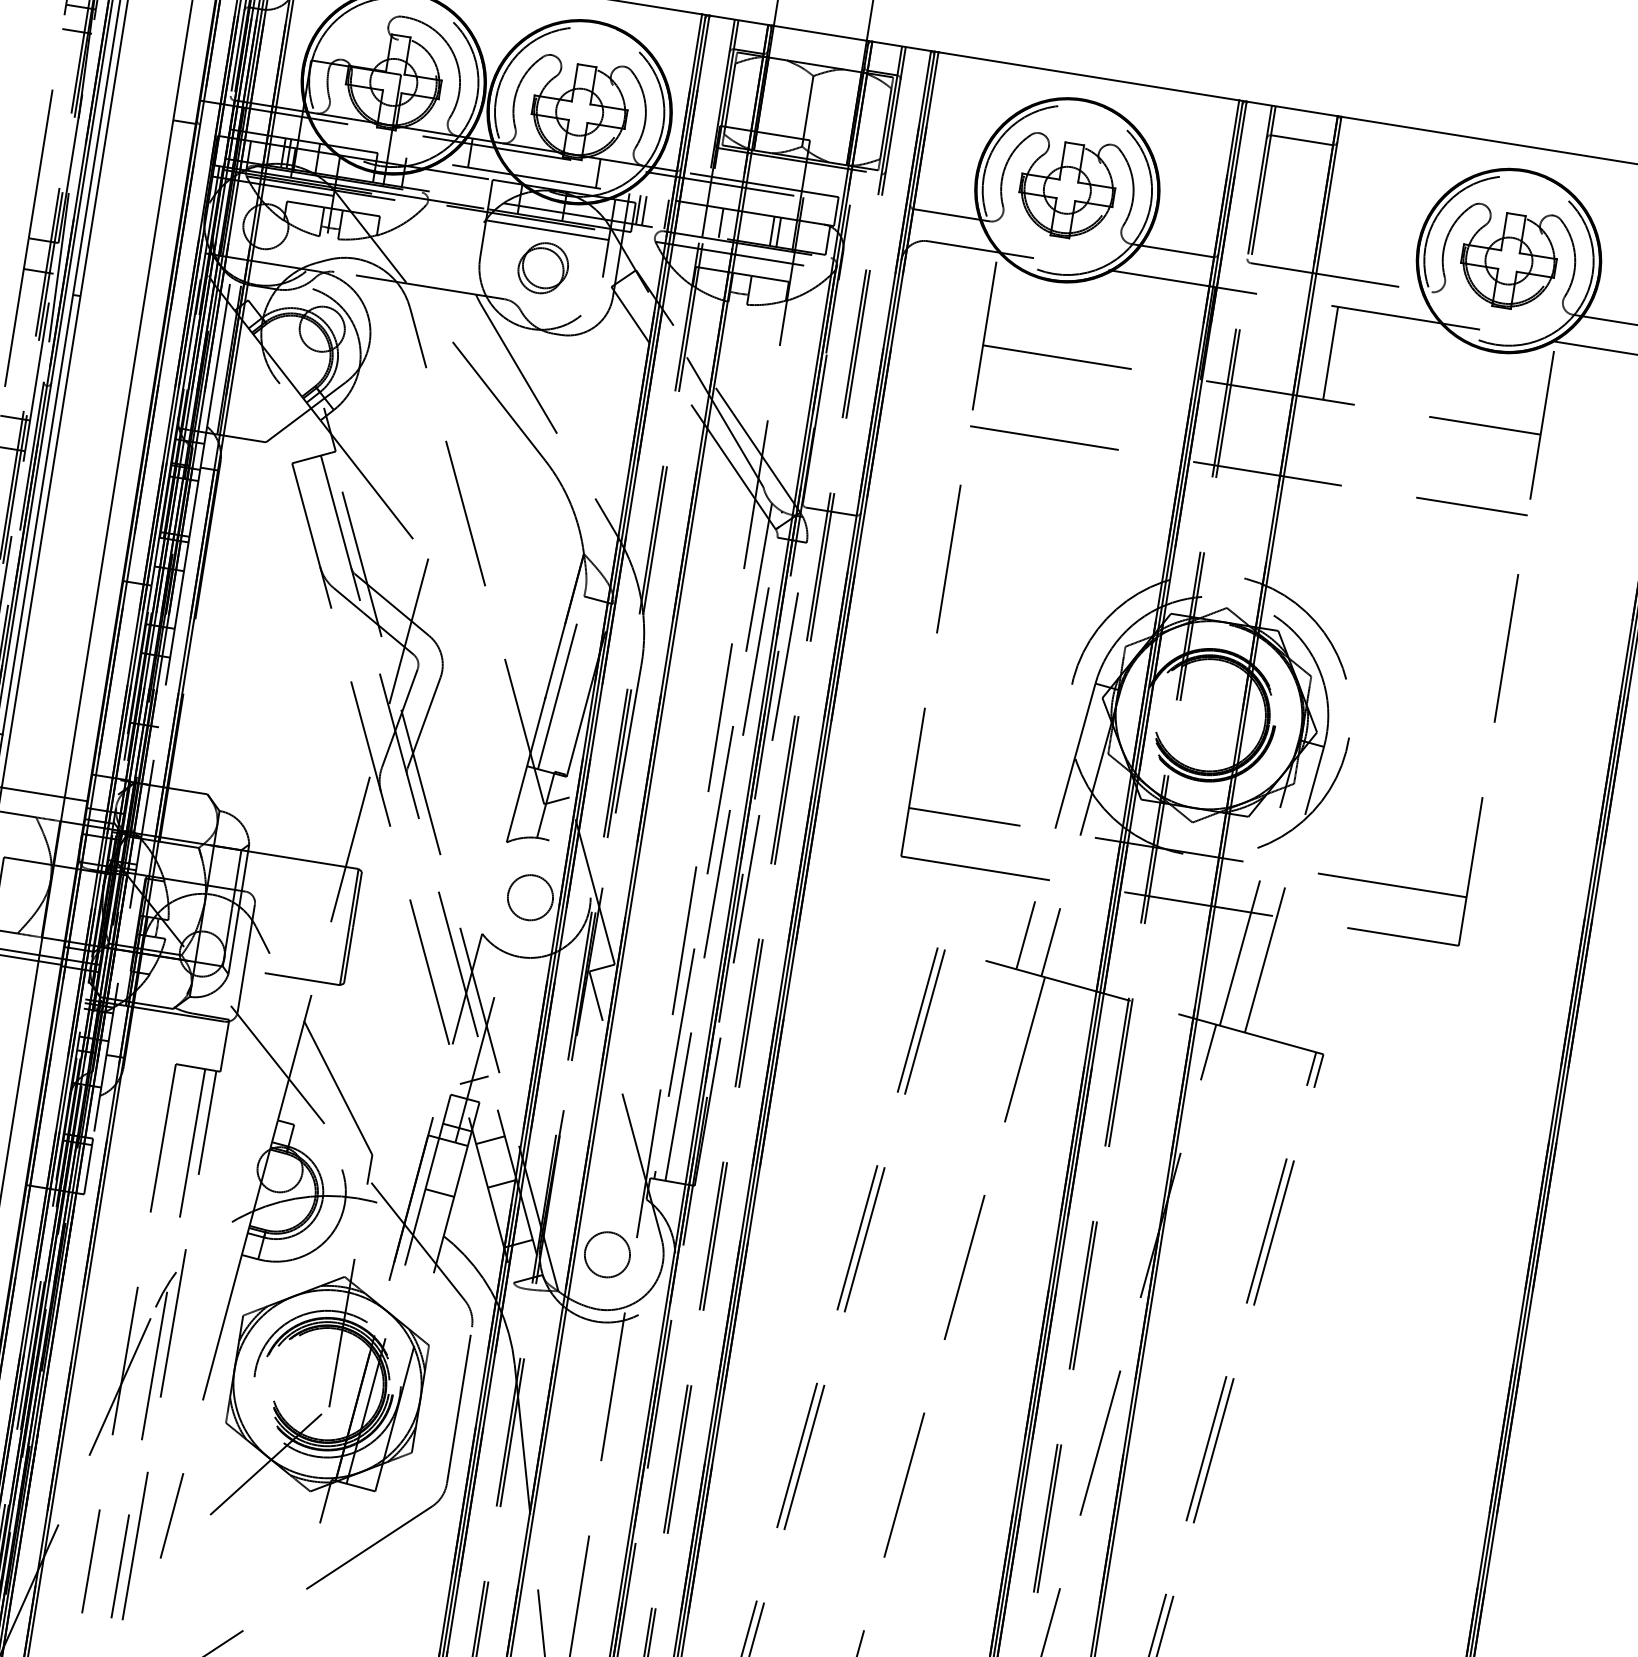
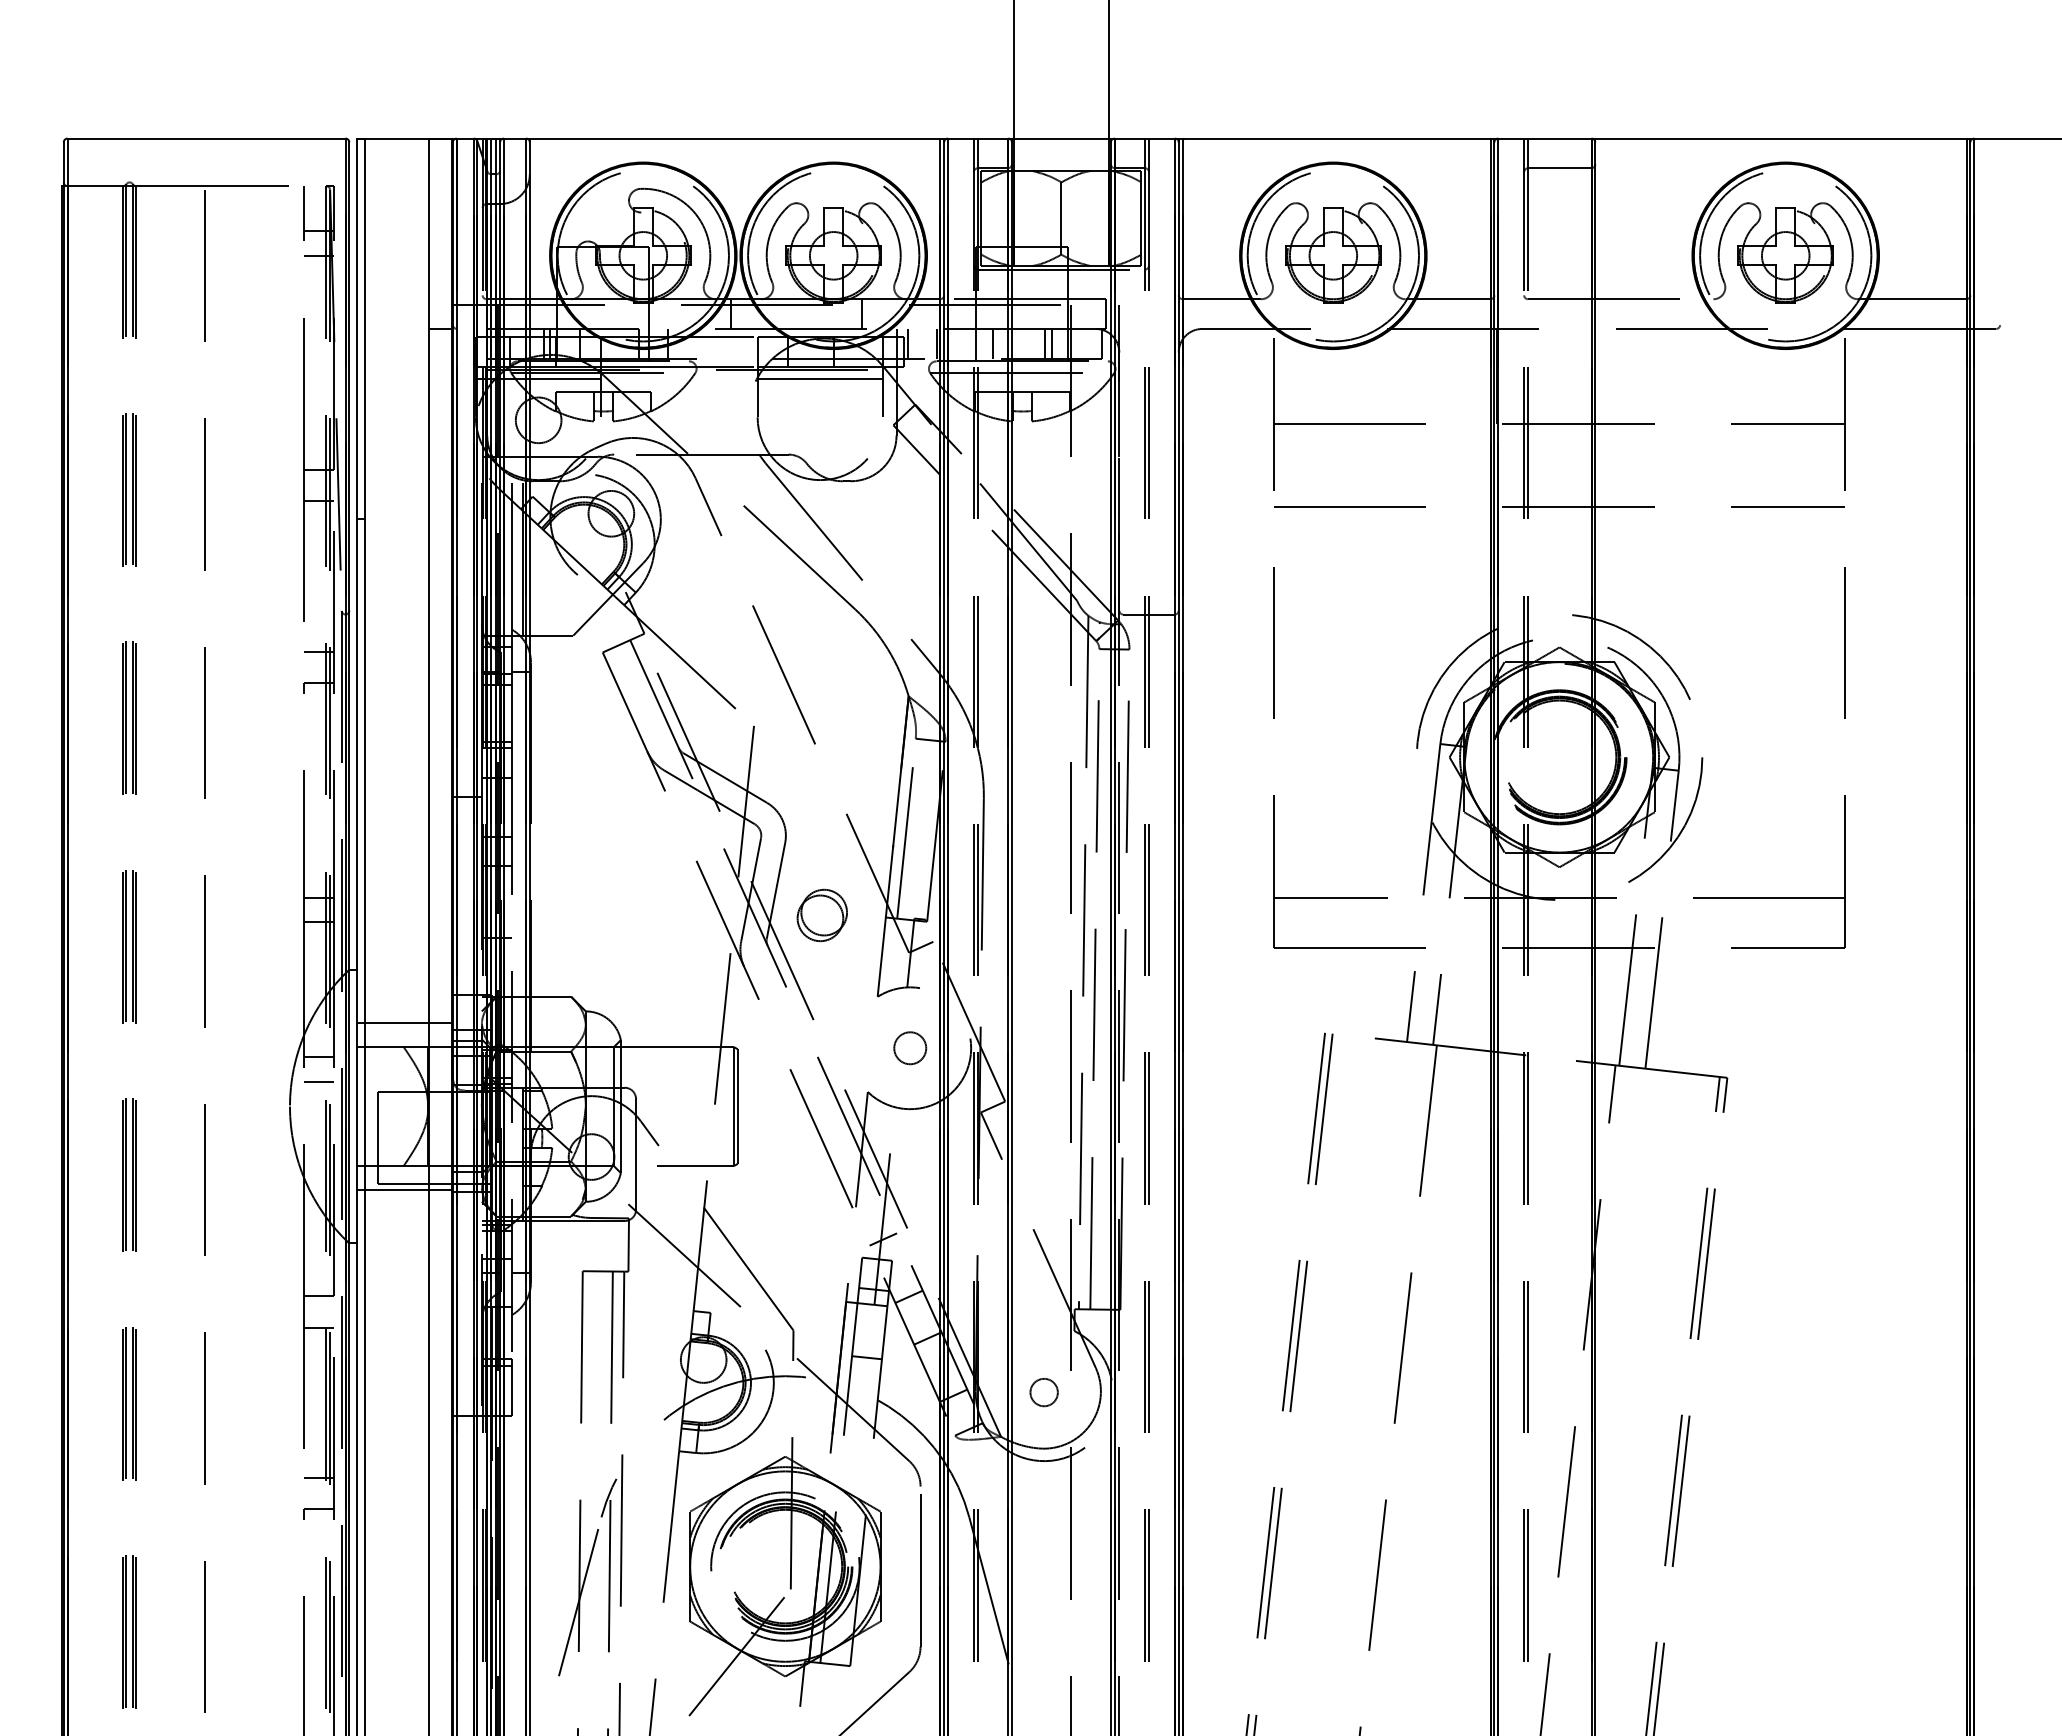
line: (644, 210) -> (914, 343), removed
part: (542, 268) -> (821, 915), moved
line: (1330, 353) -> (1622, 376), removed
circle: (530, 897) -> (910, 1048), size x0.7
circle: (606, 1254) -> (1043, 1392), size x0.6

